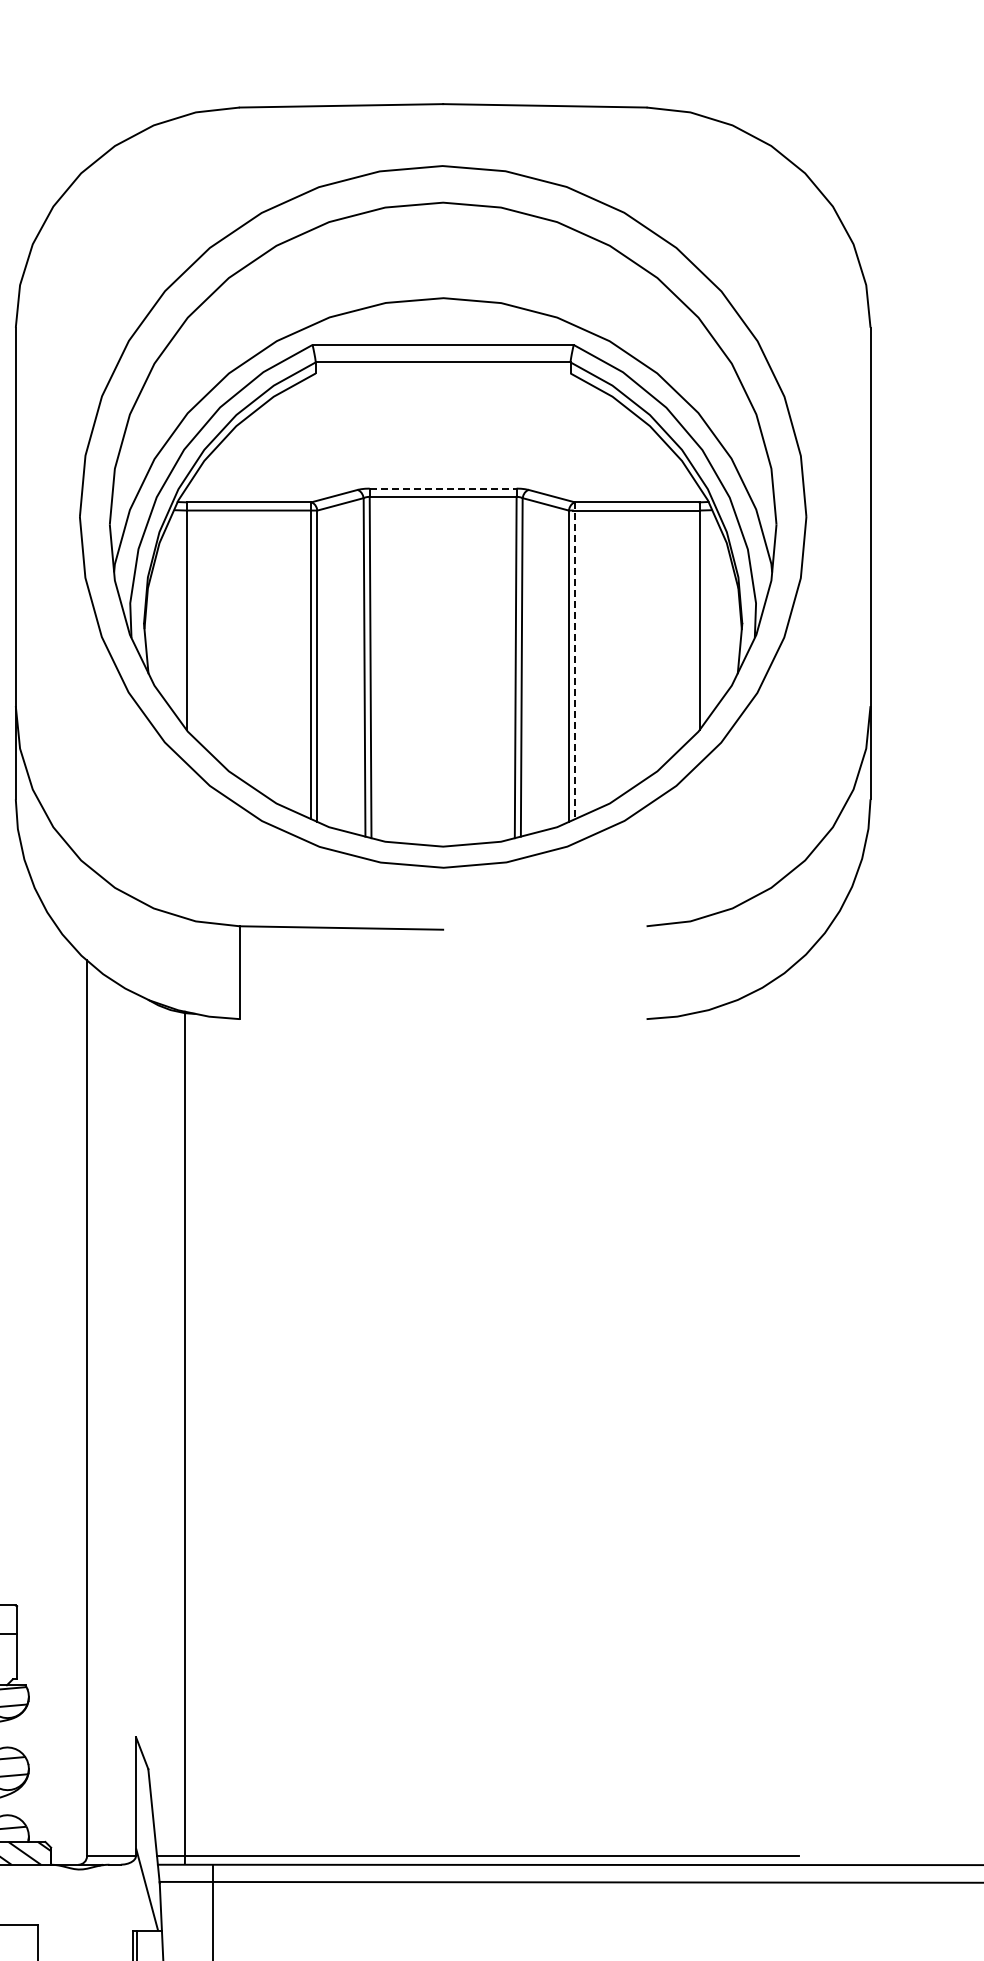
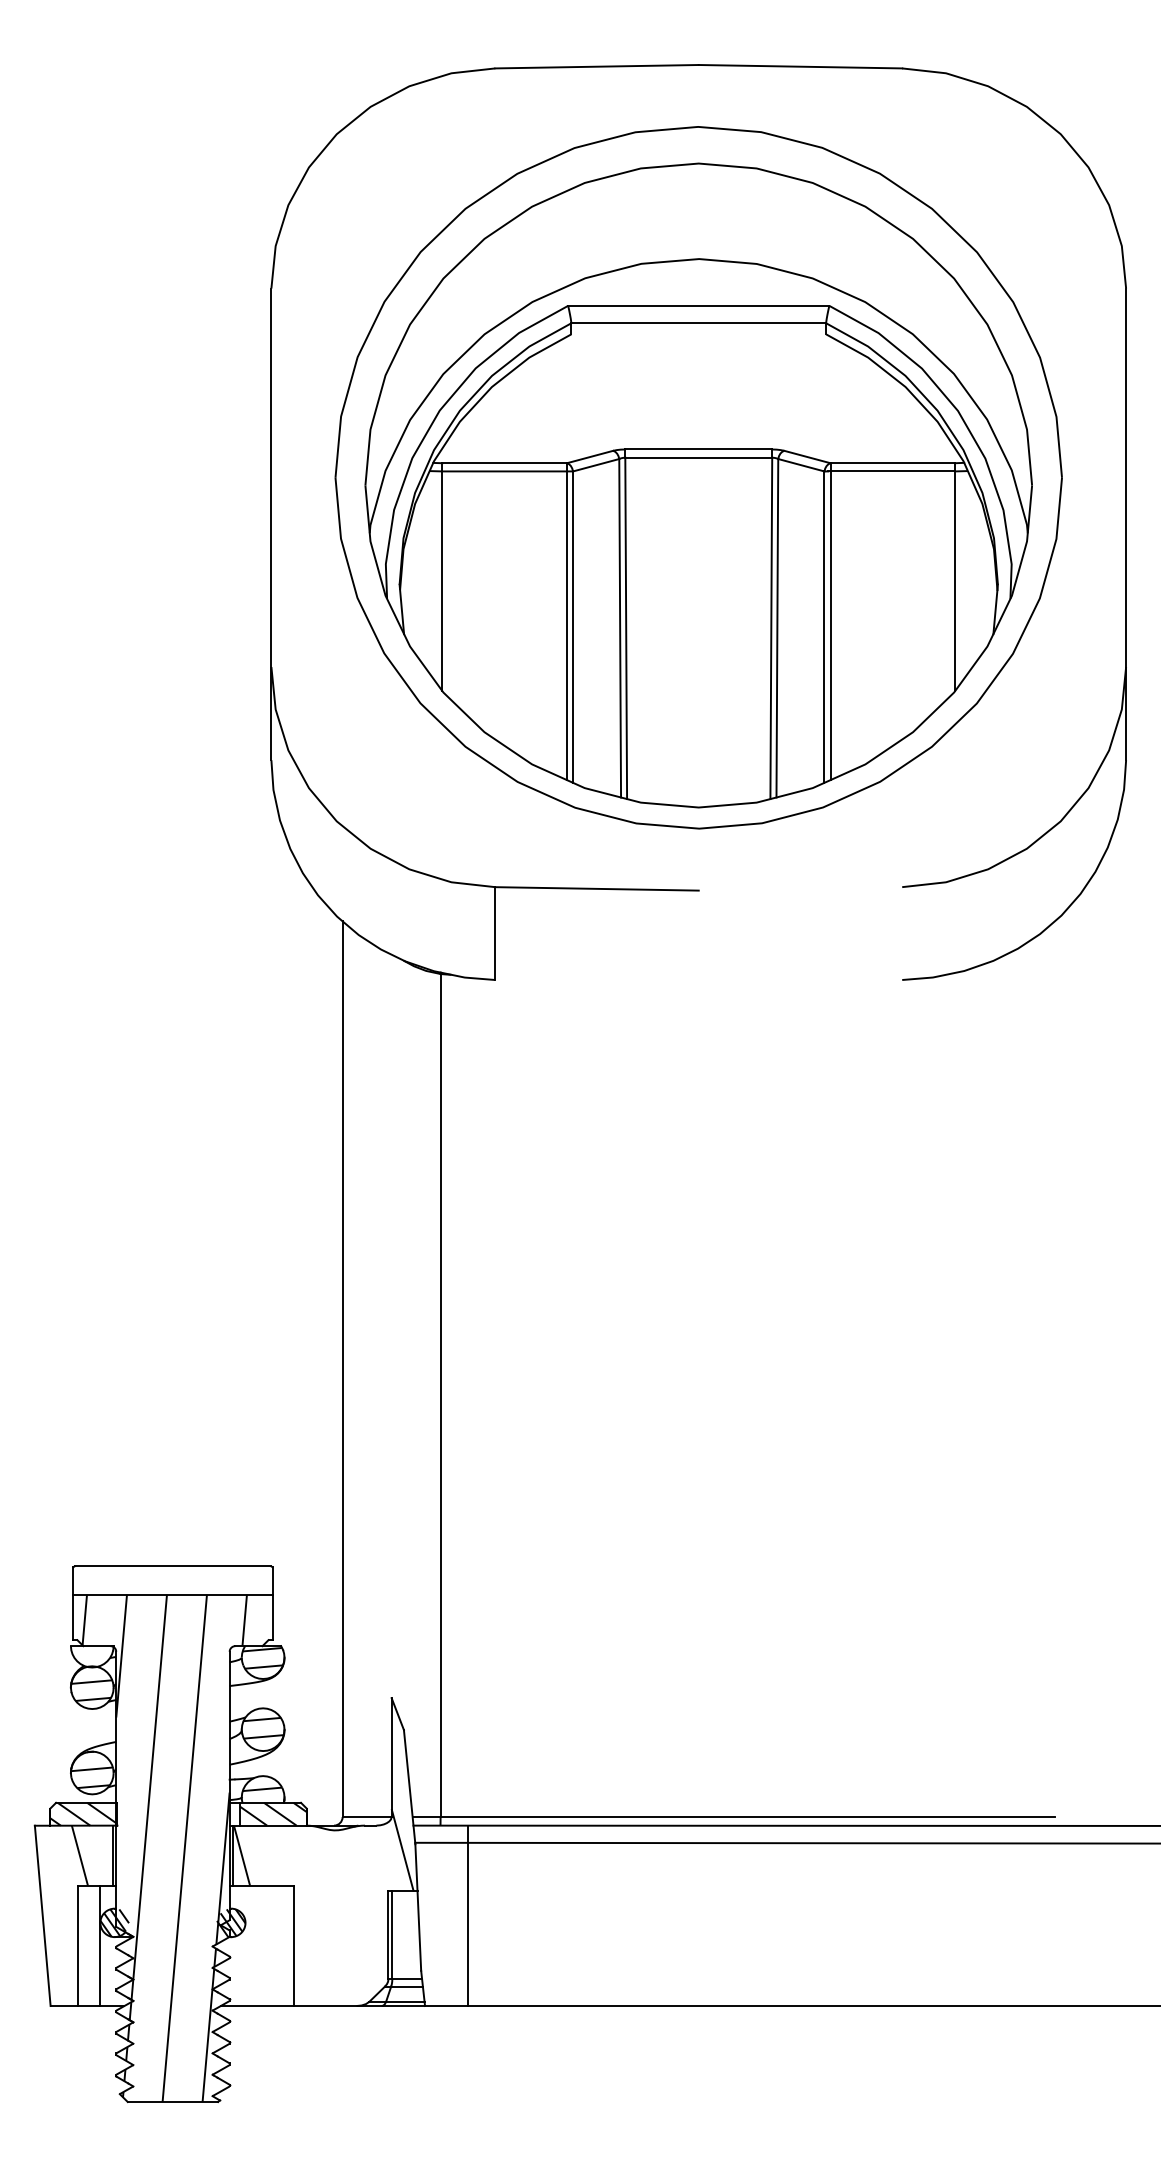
line: (443, 488) -> (699, 449), dashed -> solid
line: (574, 661) -> (830, 622), dashed -> solid

